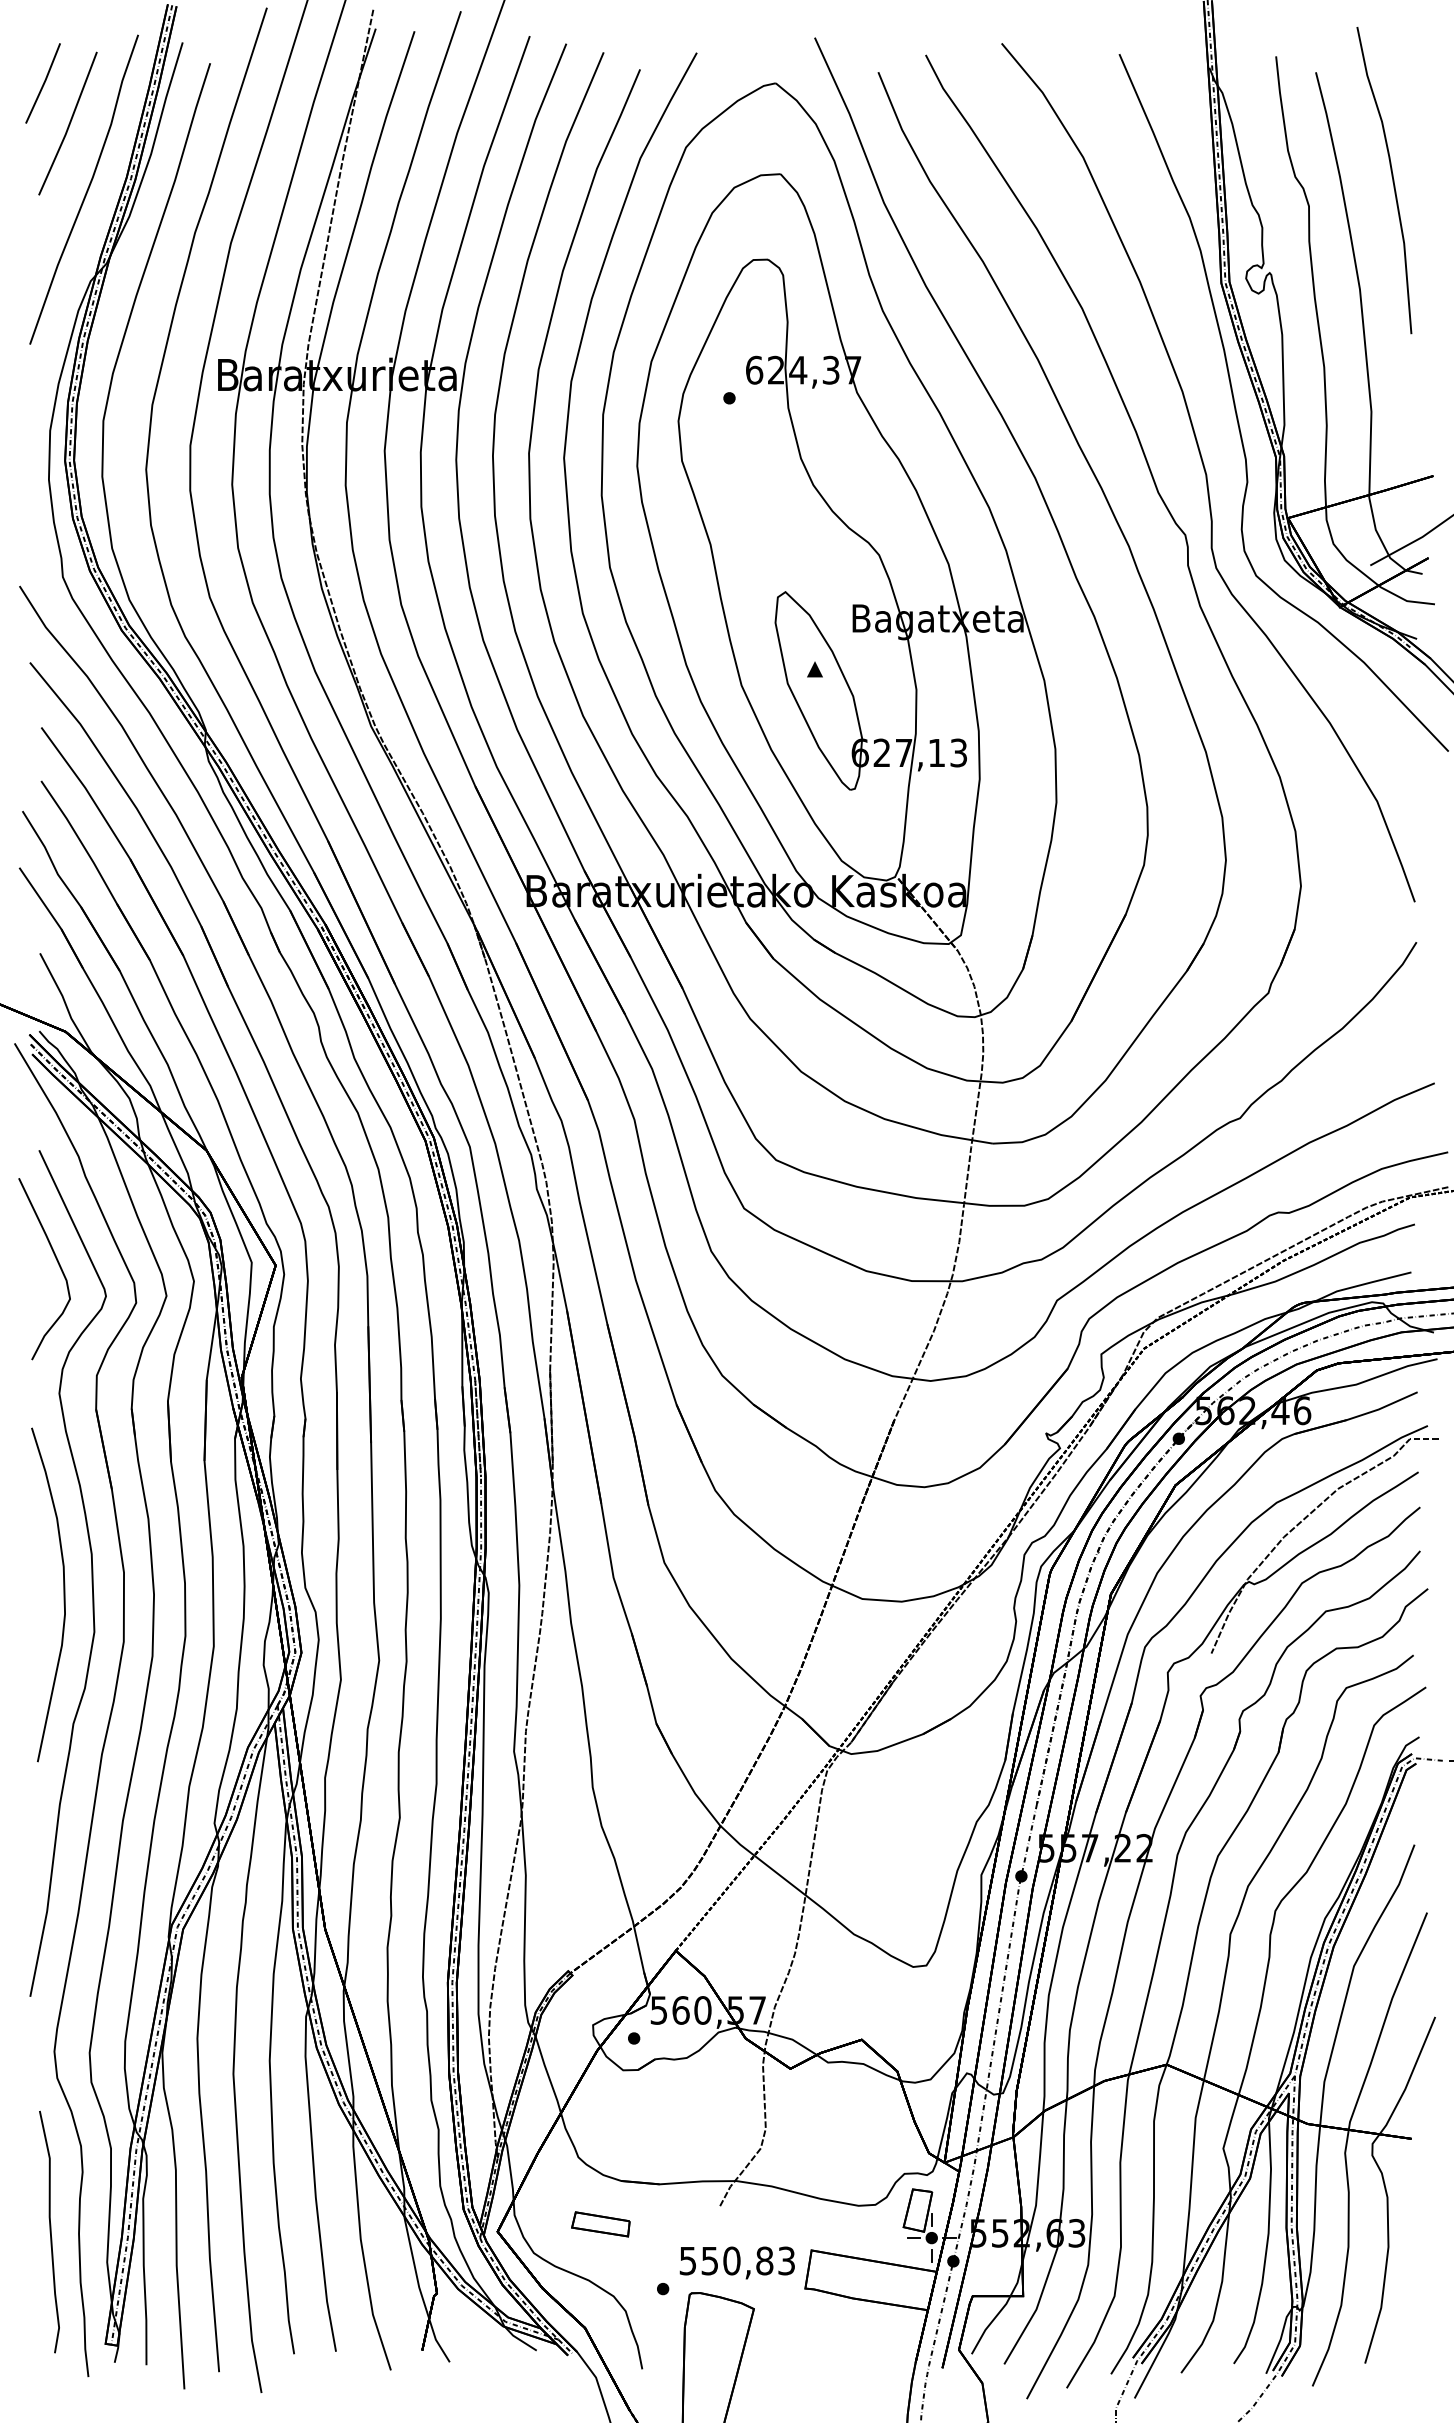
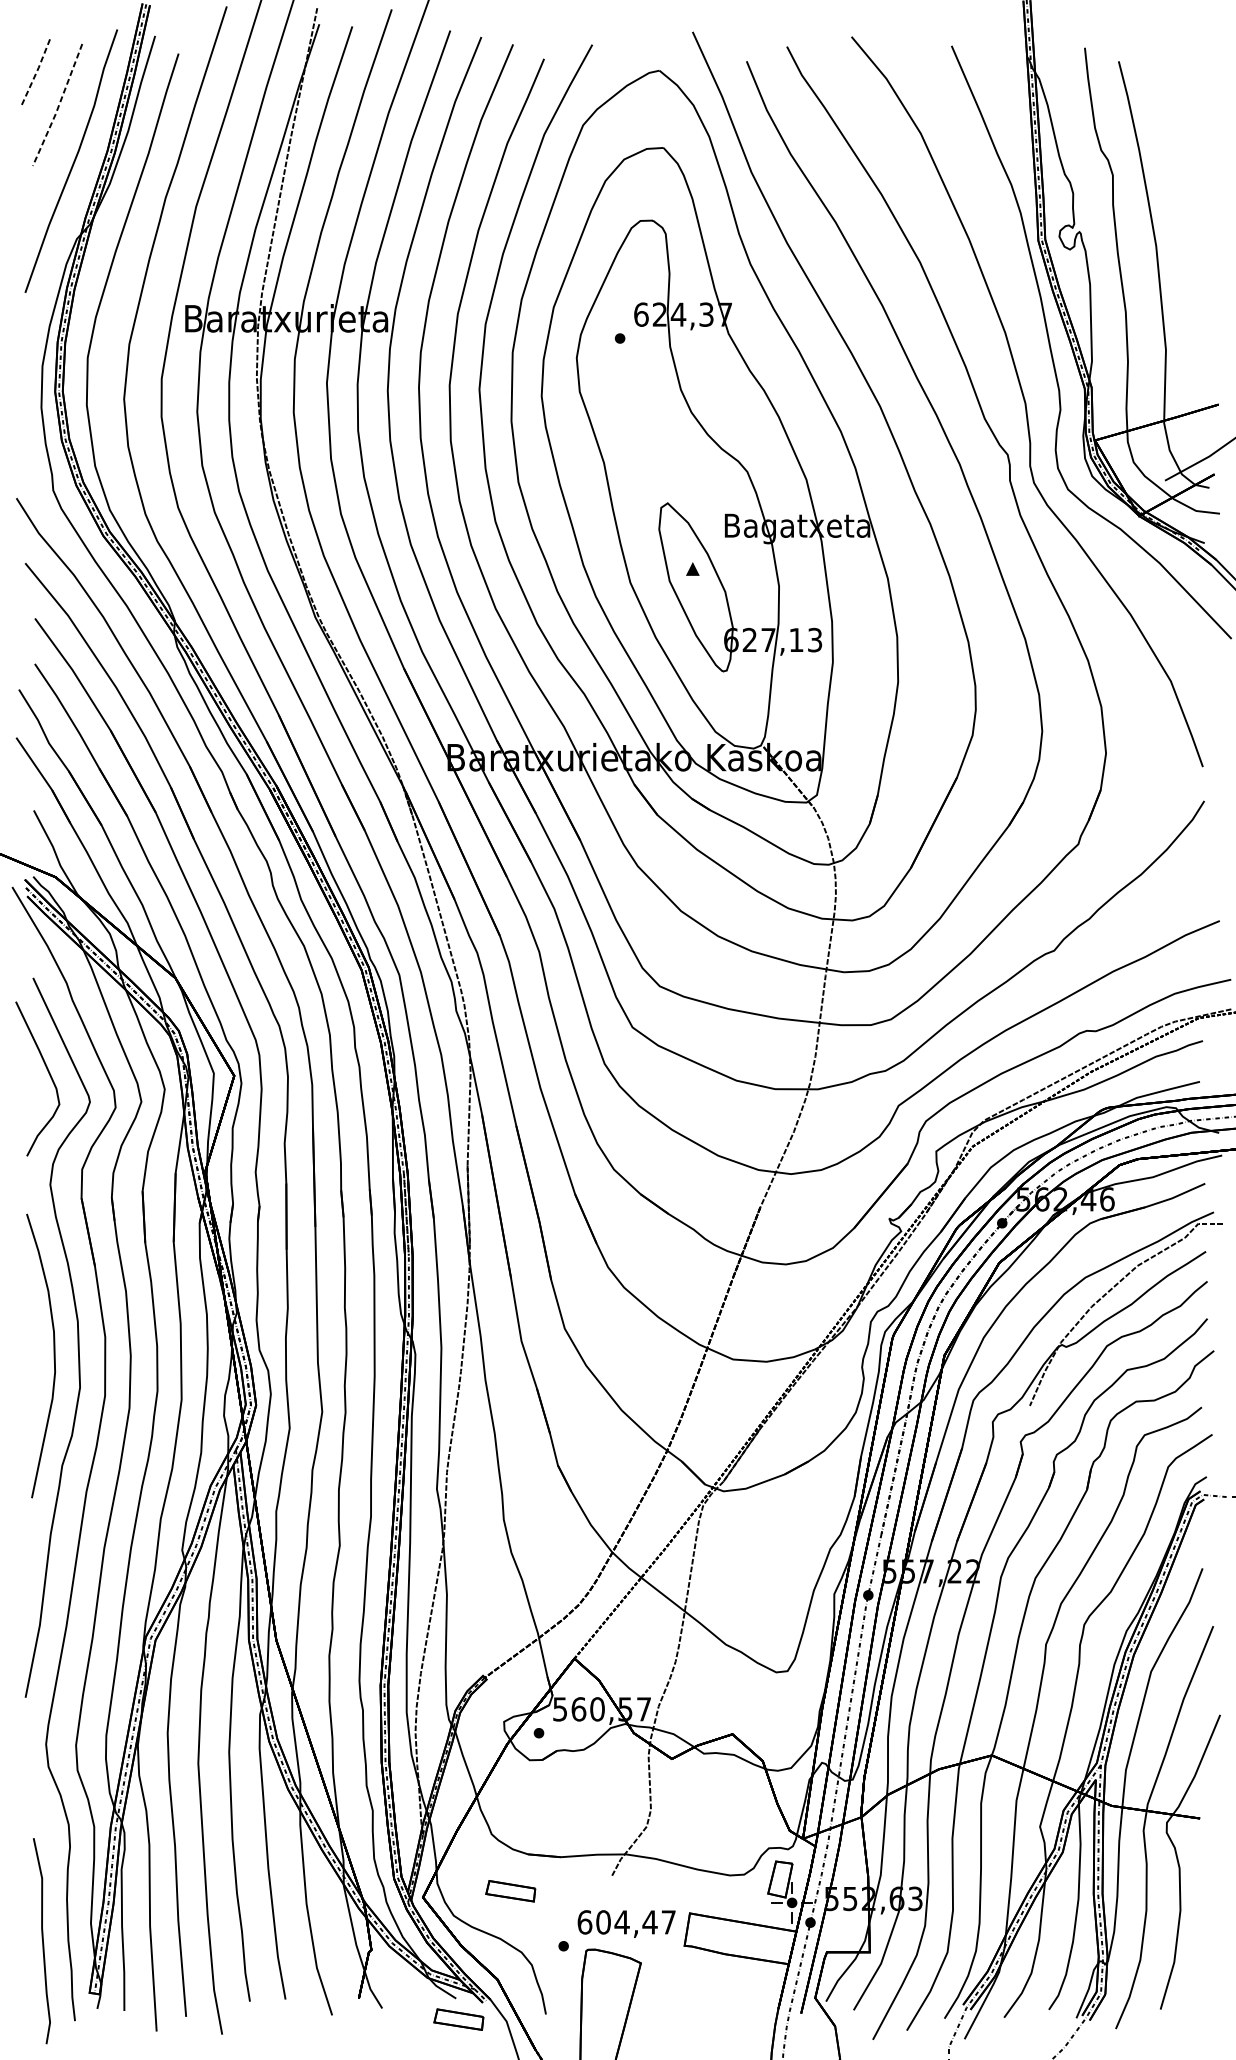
line: (44, 82) -> (37, 70), solid -> dashed
line: (69, 125) -> (58, 106), solid -> dashed
curve: (1392, 180) -> (1183, 153), removed
curve: (49, 2231) -> (41, 1940), moved
text: (736, 2260) -> (626, 1921), 550,83 -> 604,47
part: (539, 2375) -> (458, 2019), added

